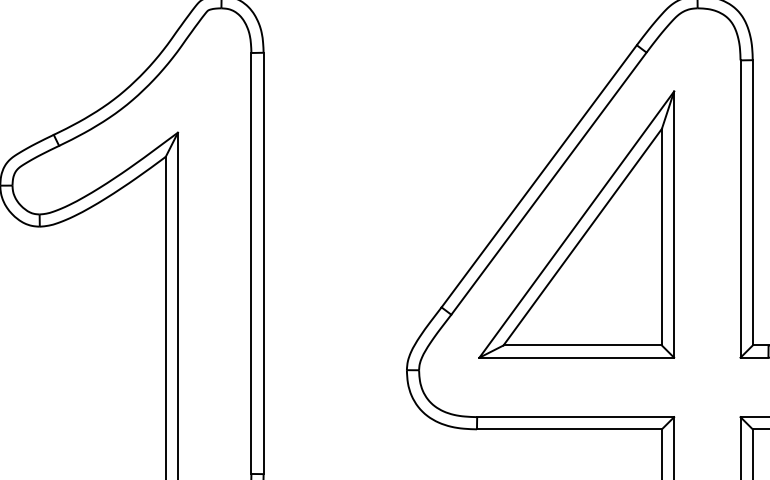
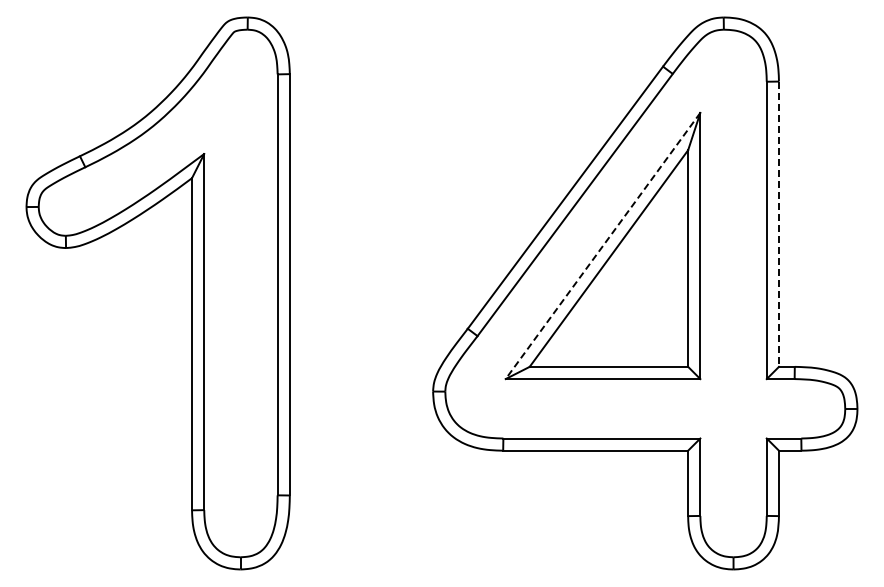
line: (752, 203) -> (778, 224), solid -> dashed
line: (577, 224) -> (603, 245), solid -> dashed

